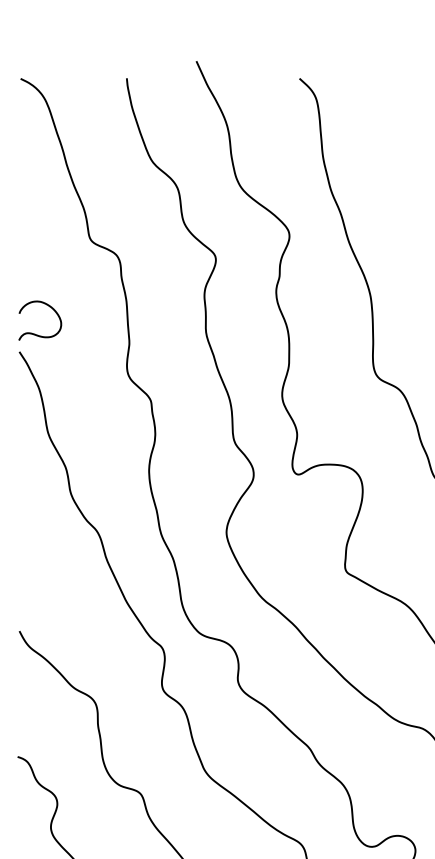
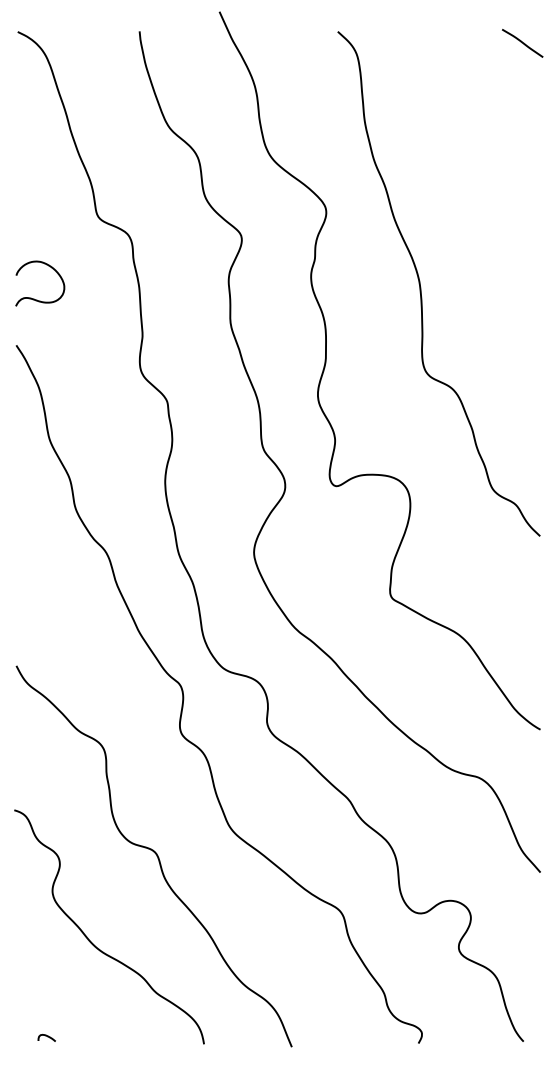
curve: (35, 333) -> (34, 298), moved

